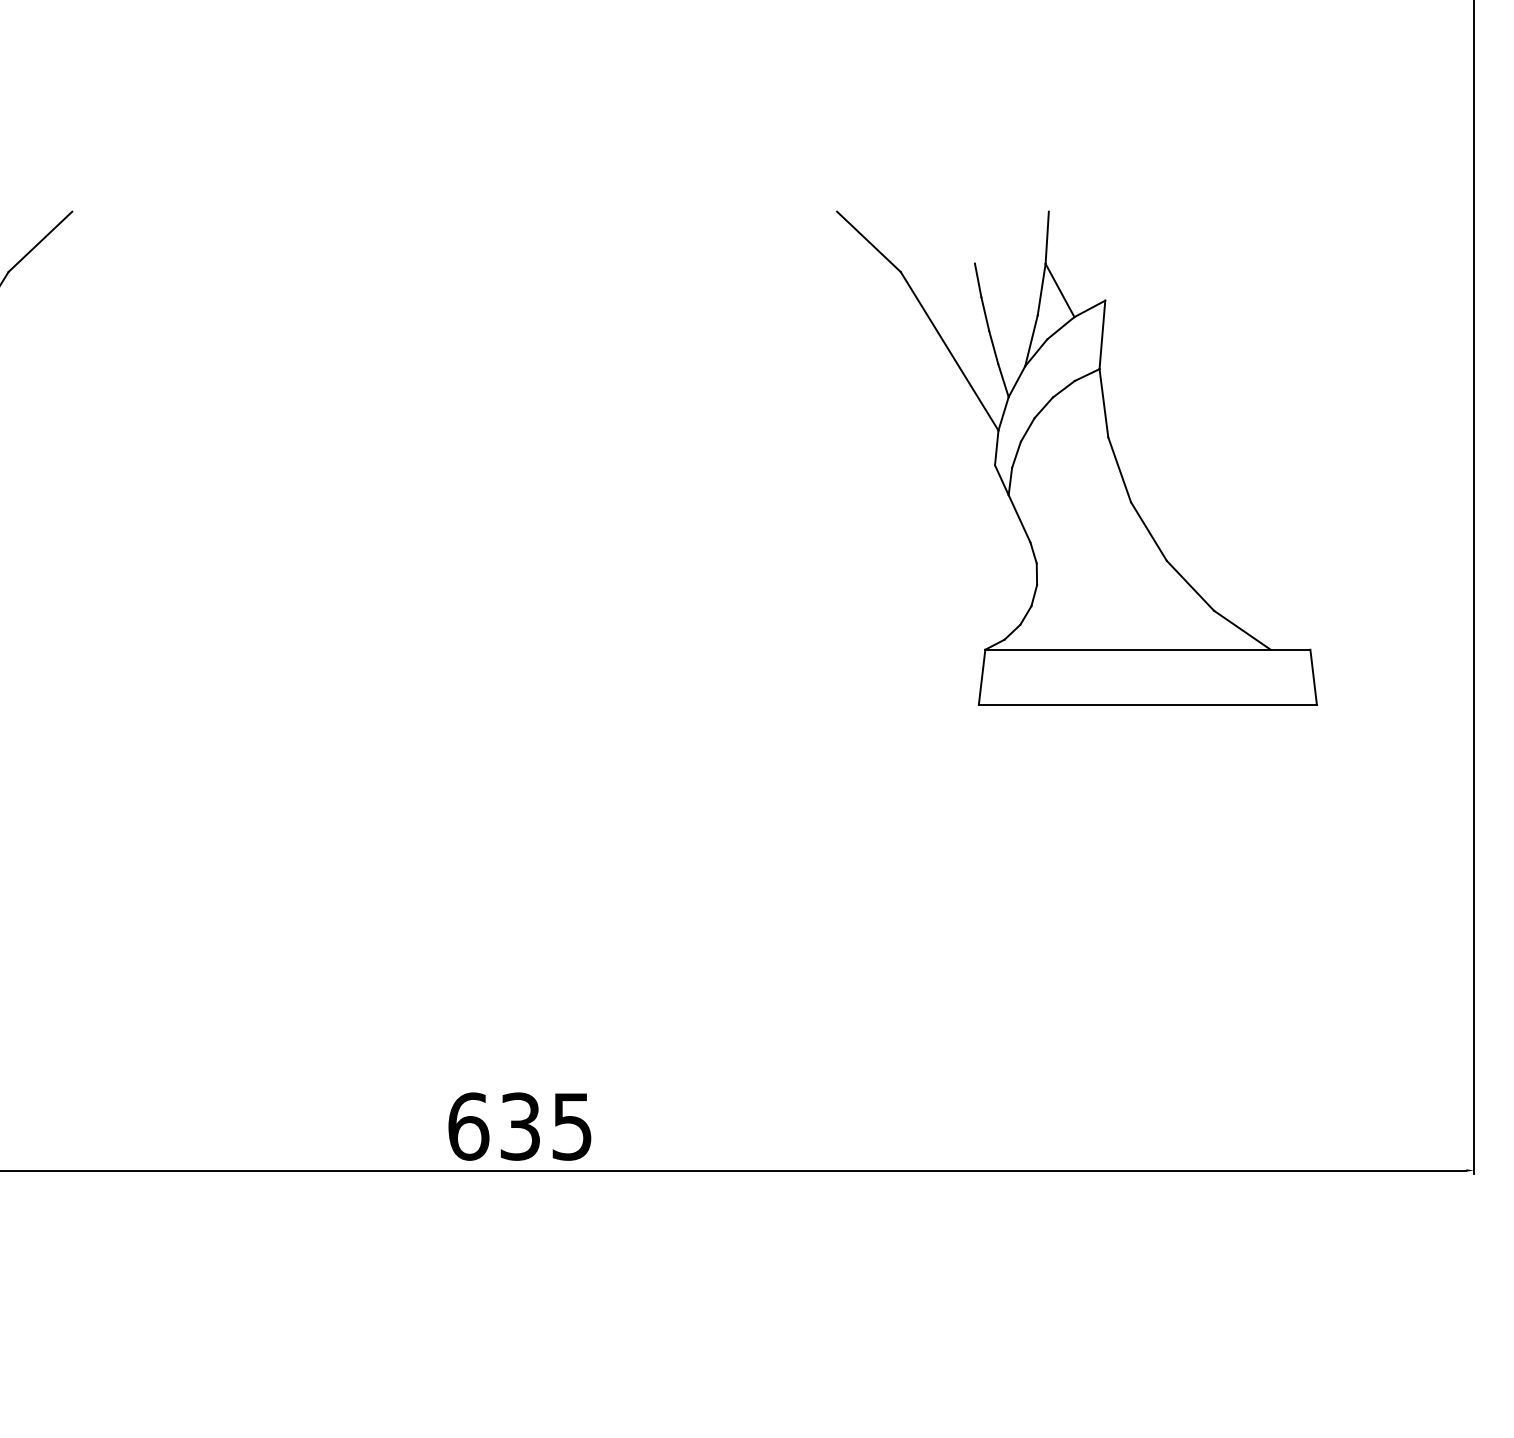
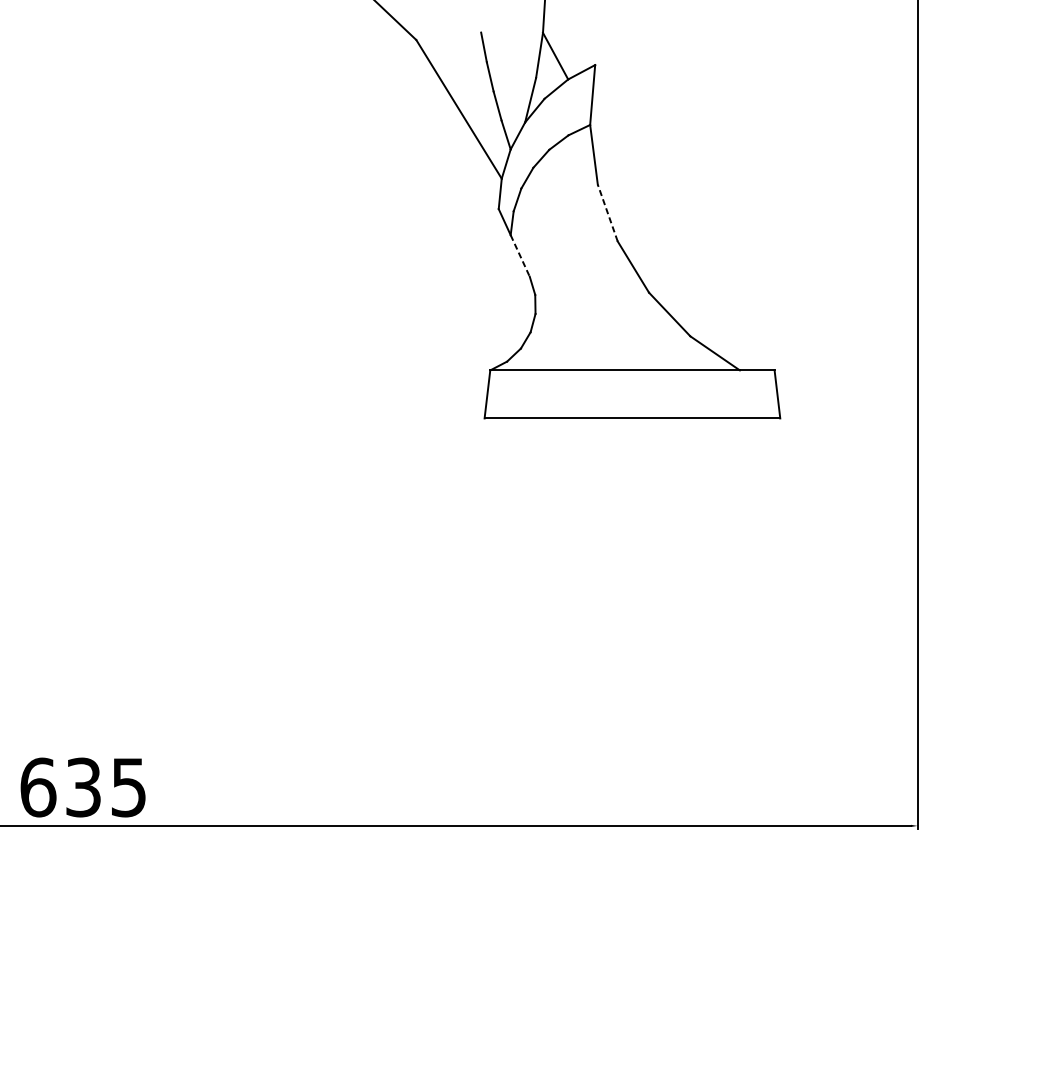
line: (1119, 469) -> (607, 212), solid -> dashed
line: (1019, 519) -> (520, 256), solid -> dashed

